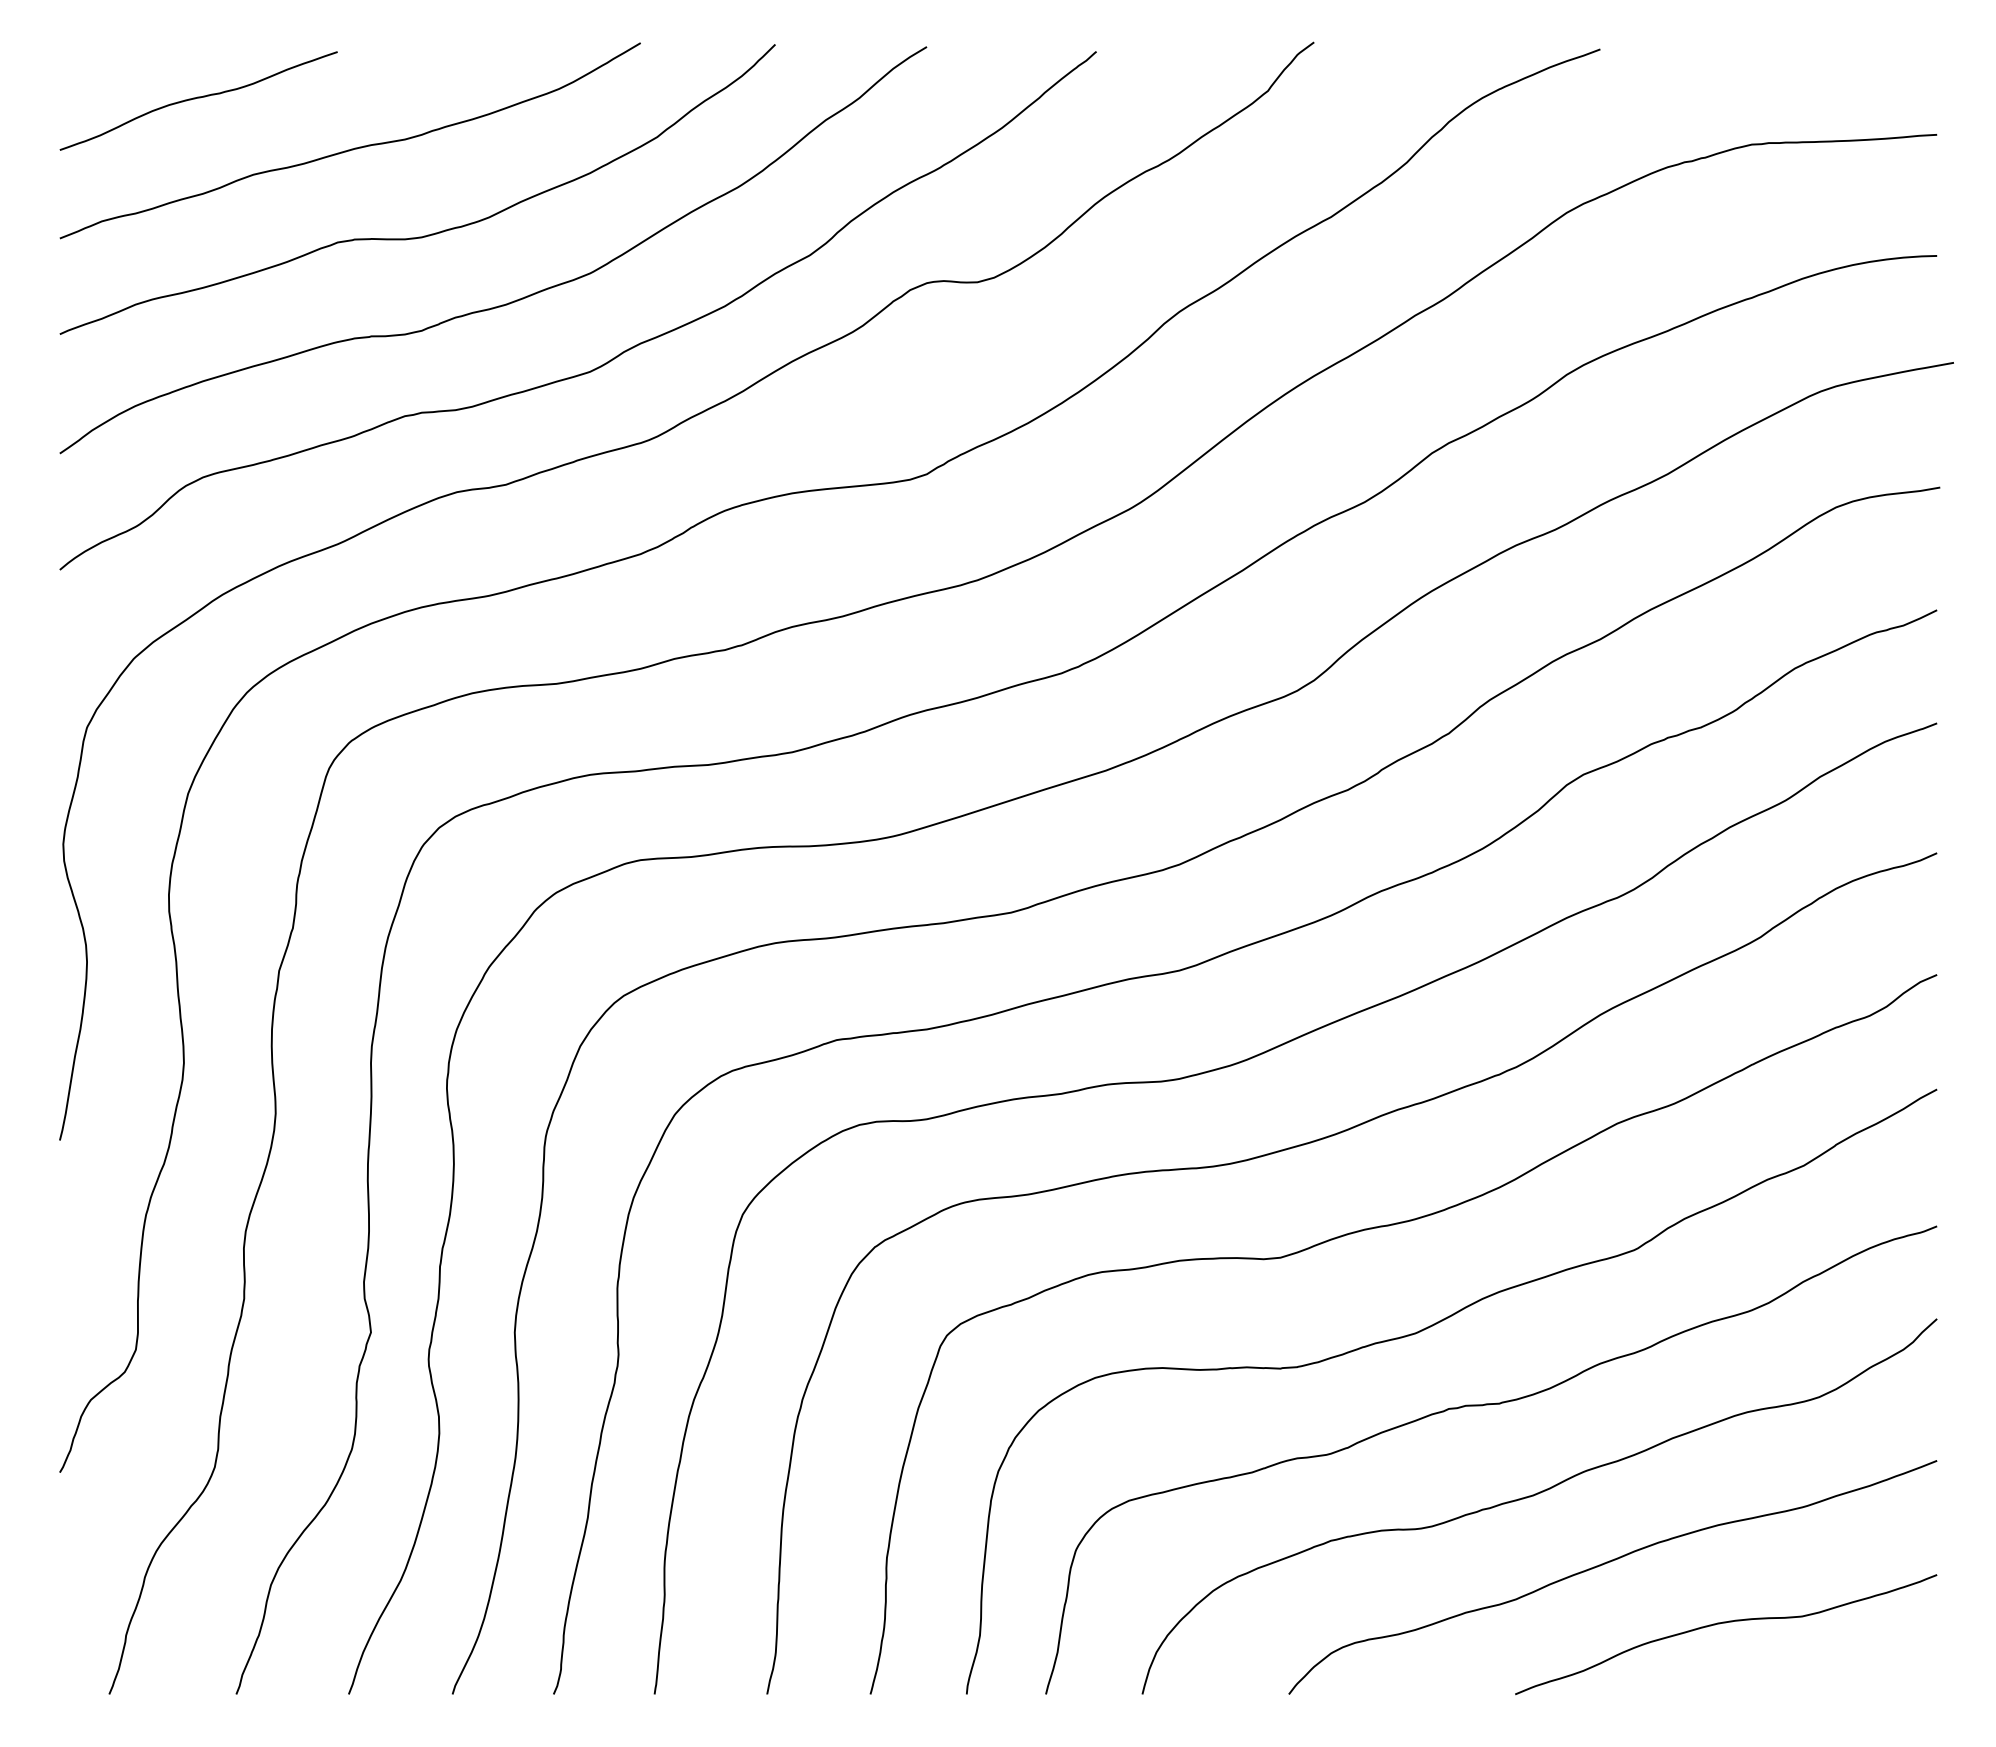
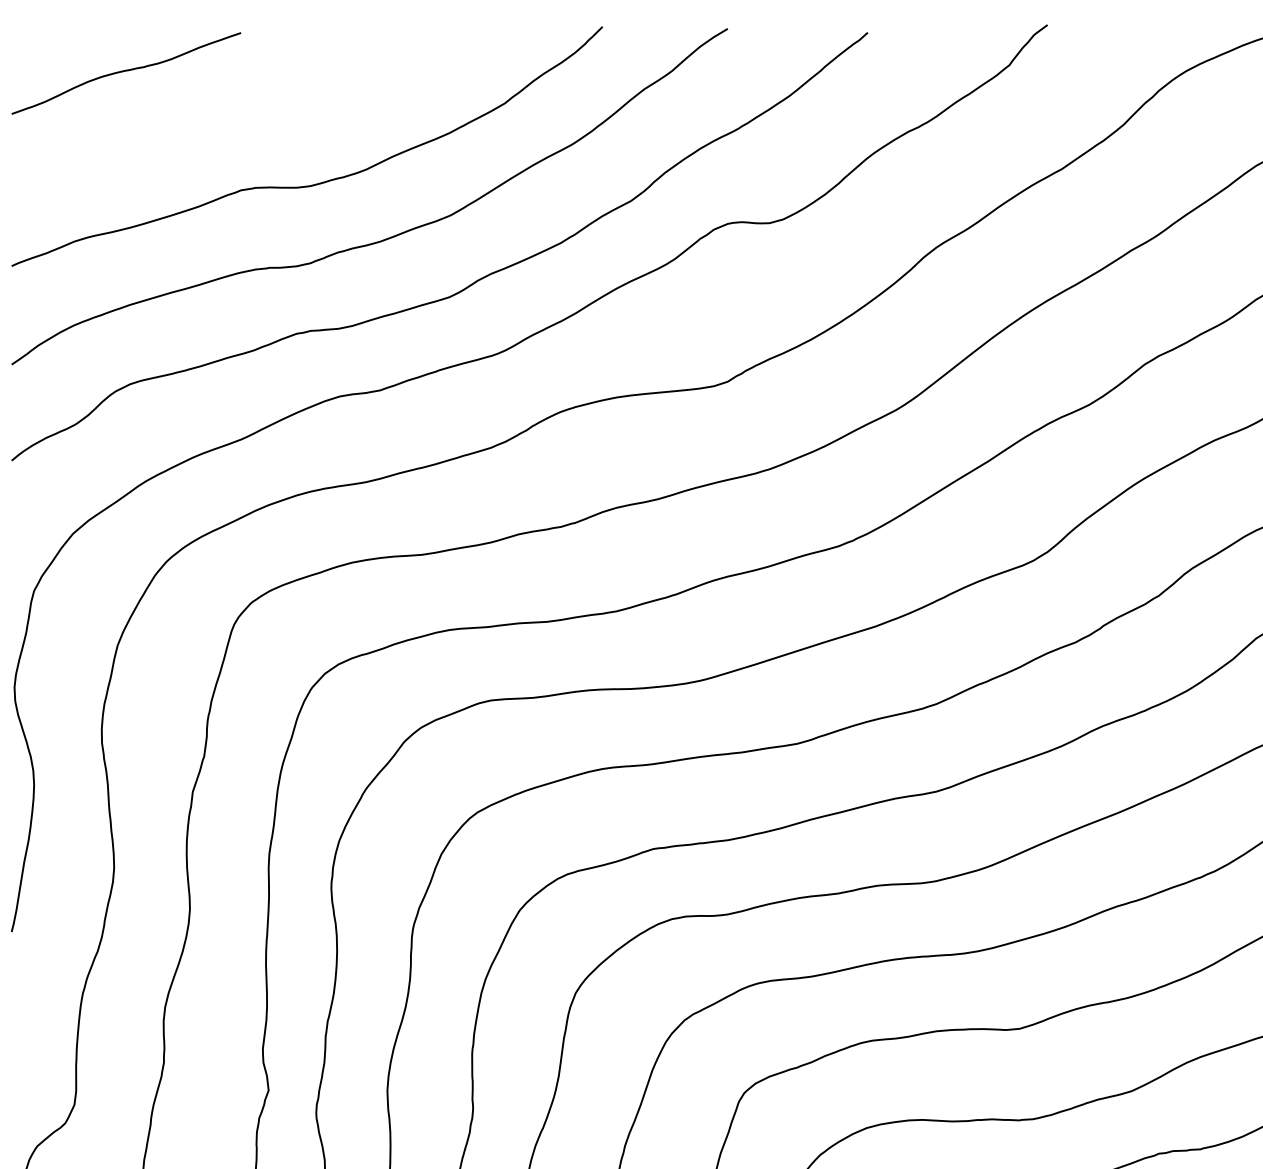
curve: (351, 148) -> (252, 112), removed

